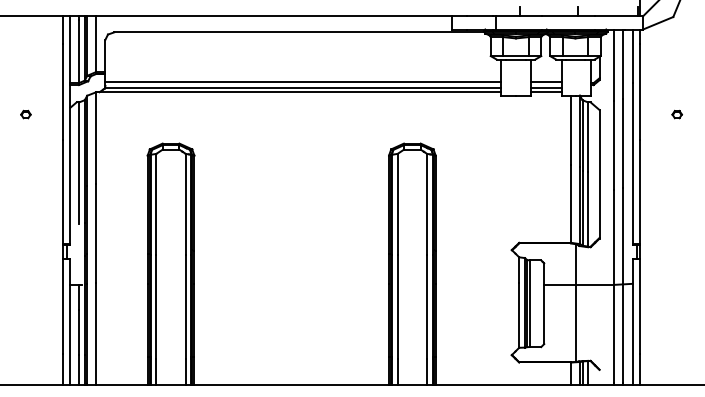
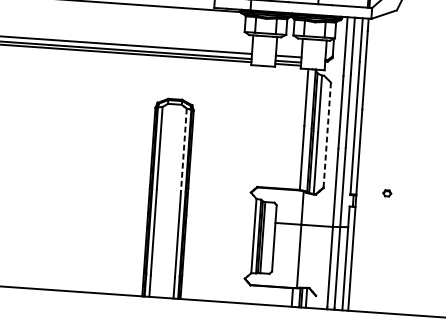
part: (676, 114) -> (386, 193), moved
line: (599, 173) -> (327, 134), solid -> dashed
line: (427, 204) -> (184, 150), solid -> dashed

